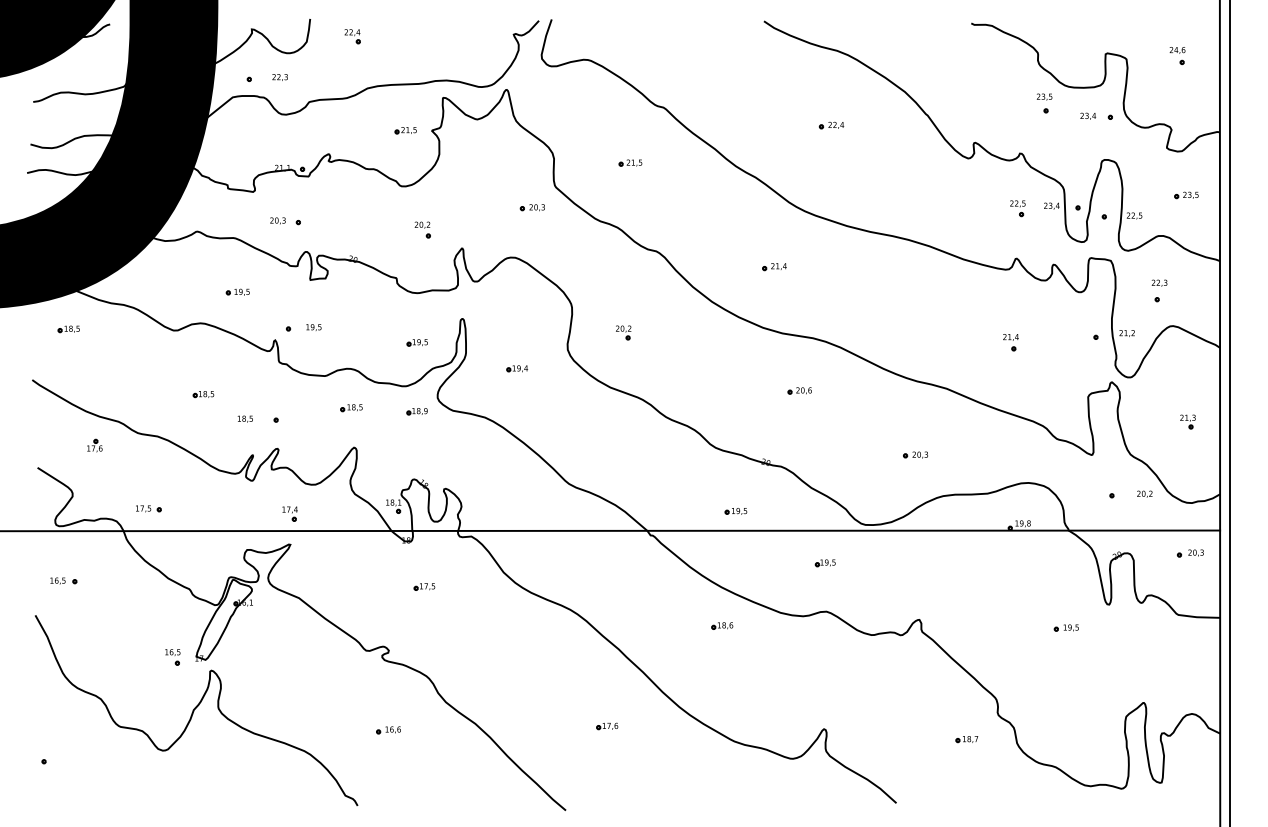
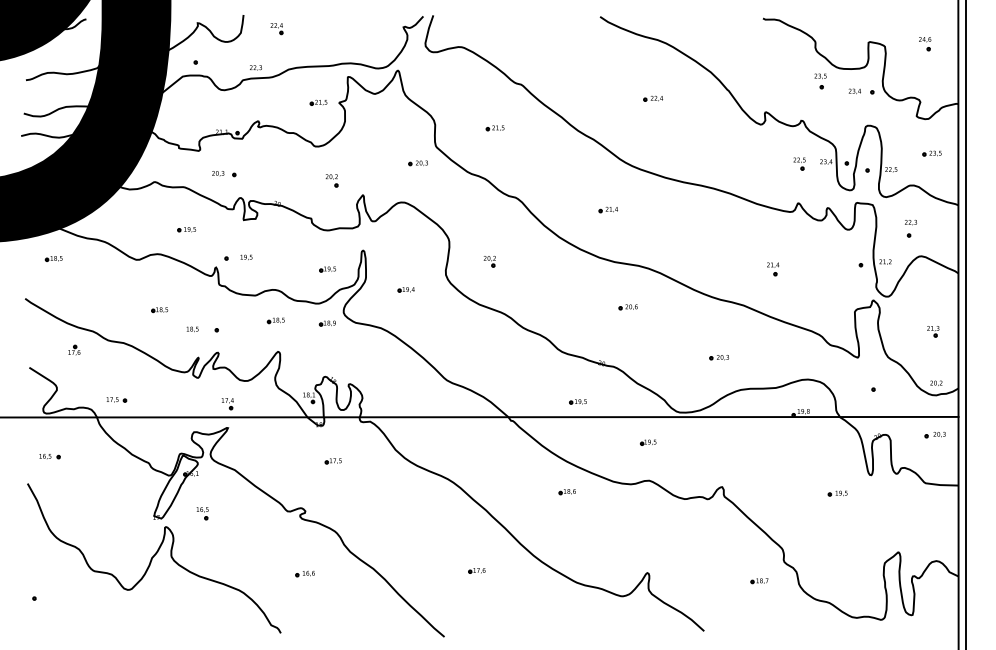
text: (279, 76) -> (255, 67), moved
part: (1011, 342) -> (773, 269), moved
text: (1144, 493) -> (936, 382), moved
part: (172, 657) -> (202, 513), moved

